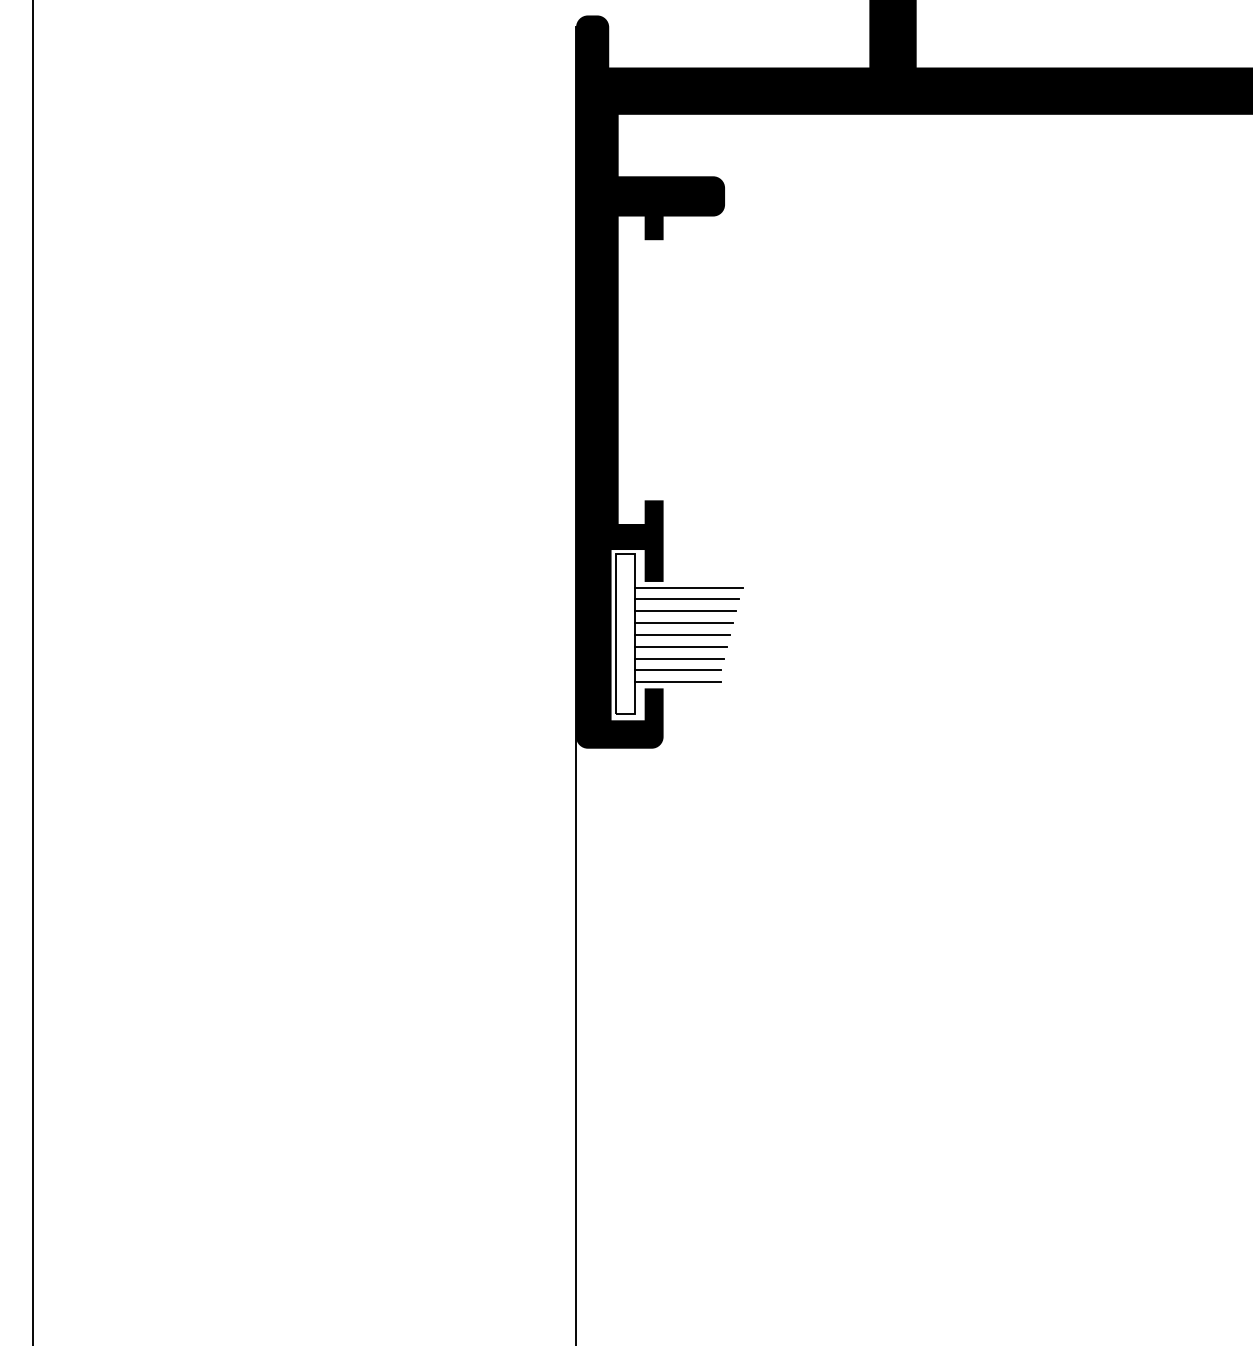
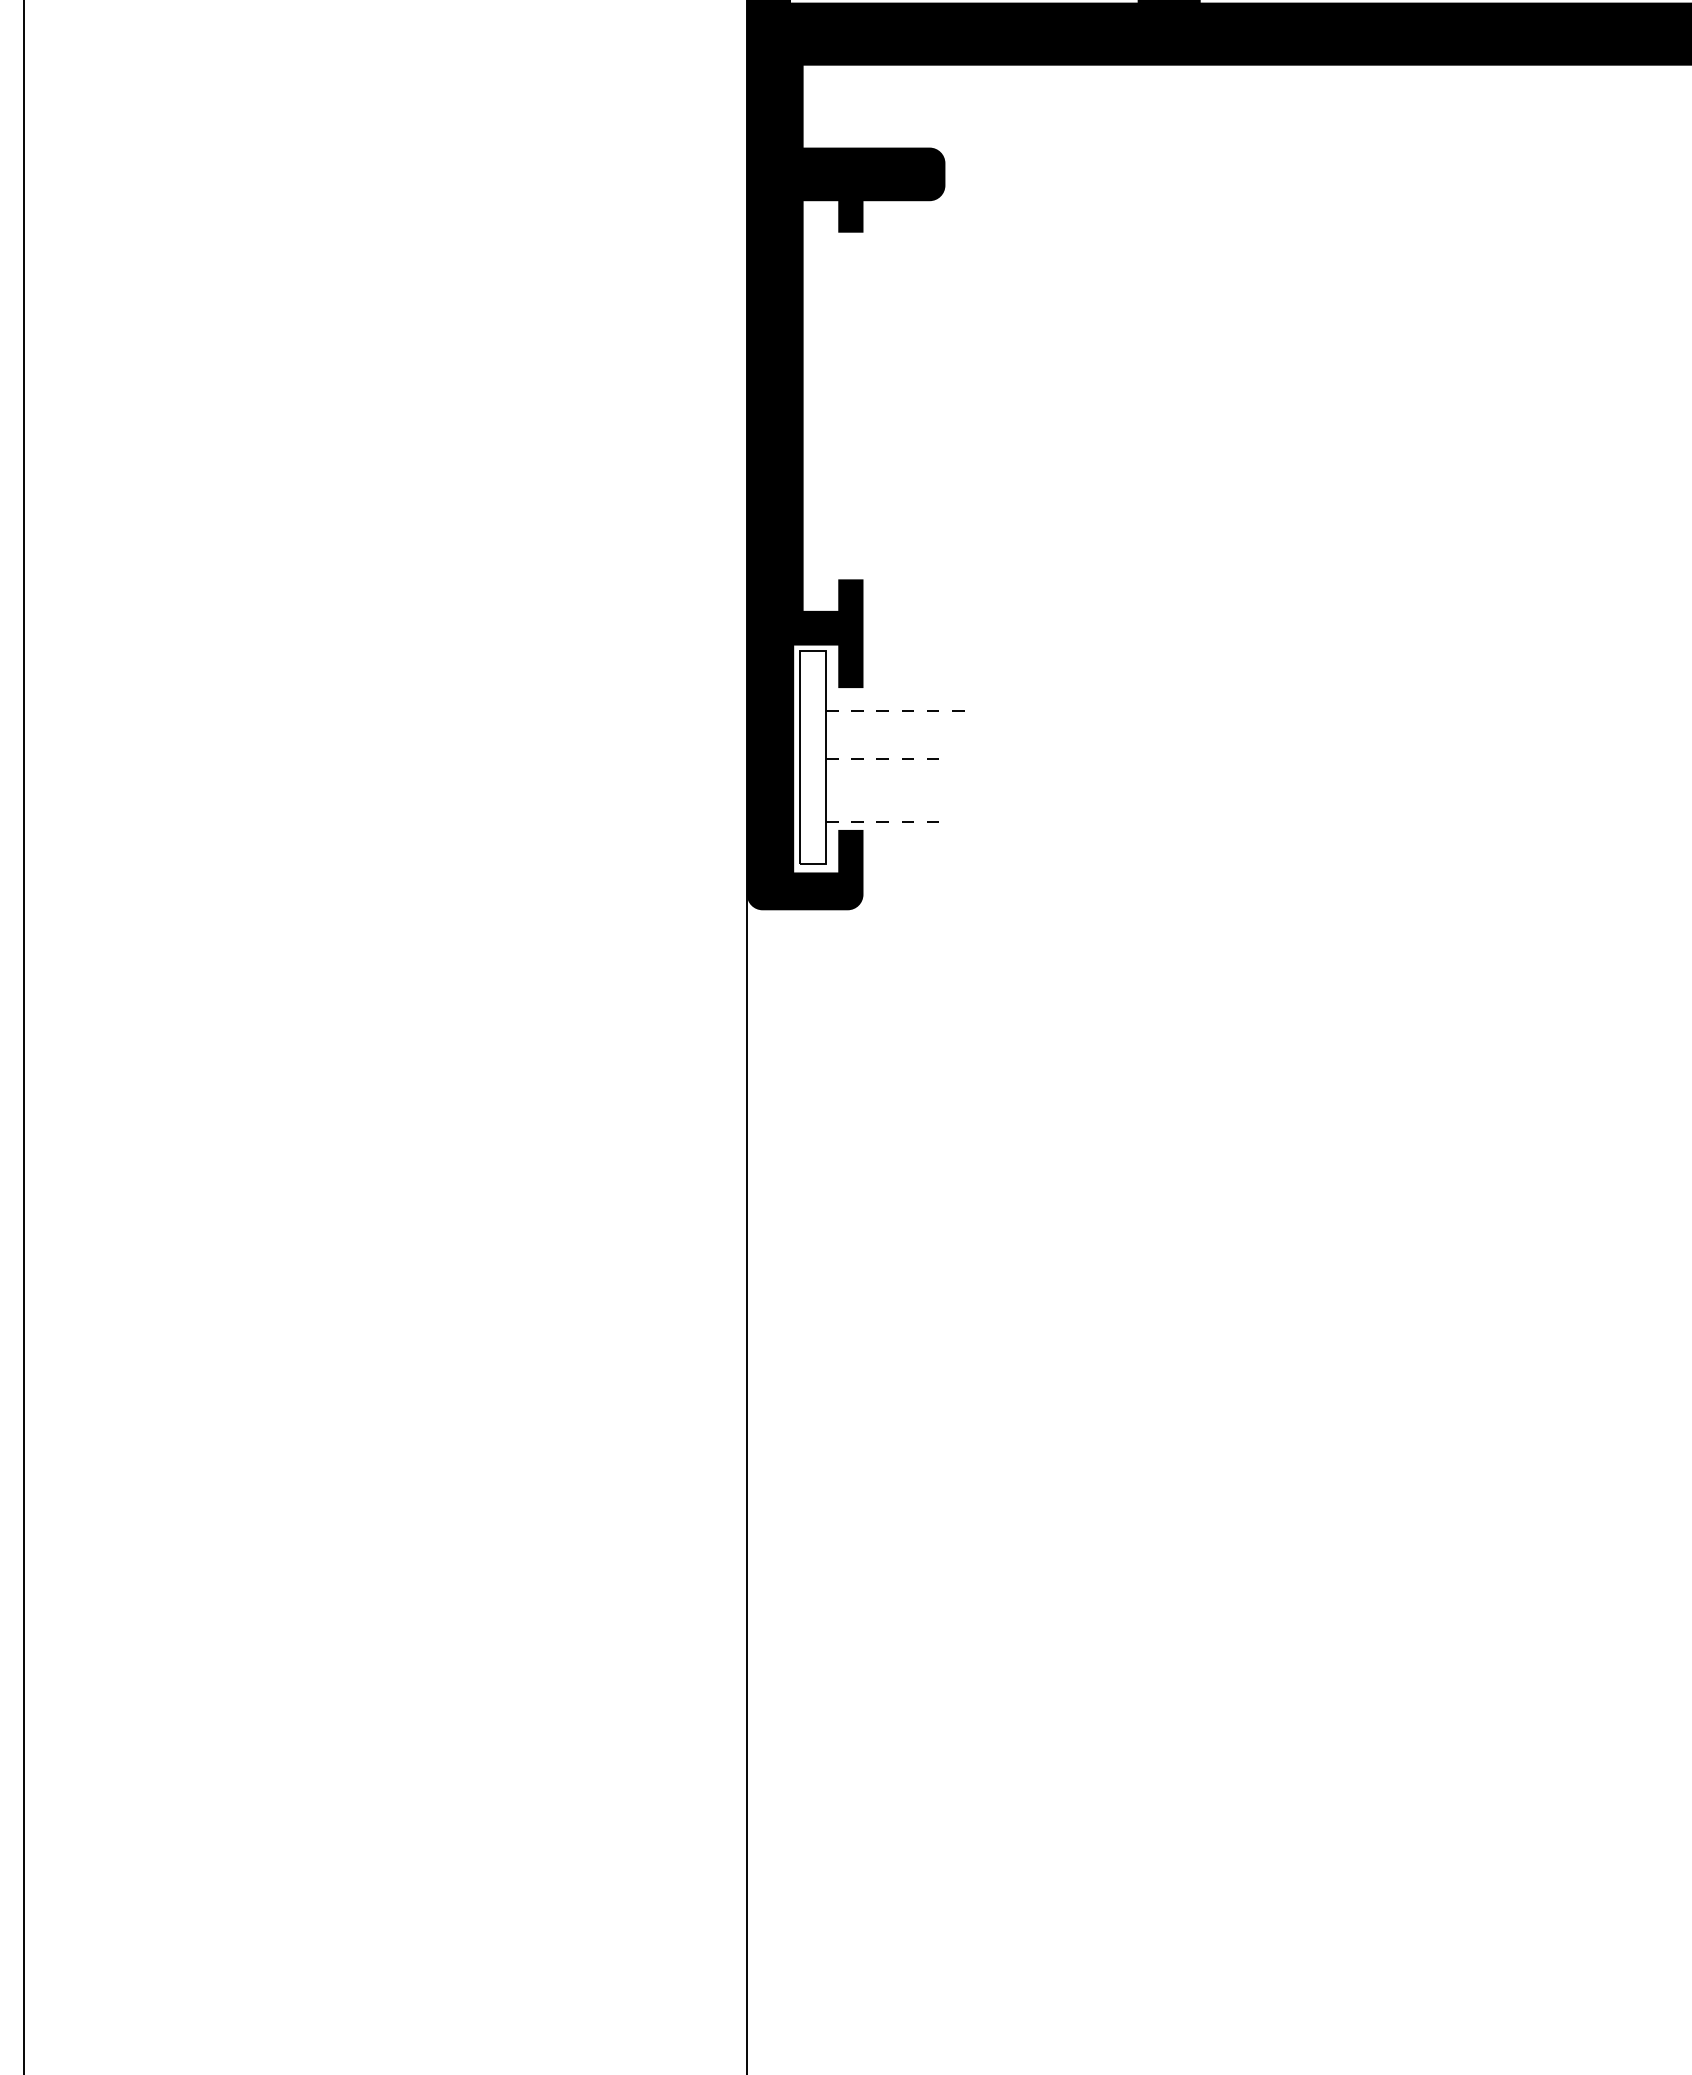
line: (688, 587) -> (896, 695), removed
line: (687, 599) -> (895, 711), solid -> dashed
line: (685, 611) -> (892, 727), removed
line: (683, 622) -> (890, 742), removed
line: (682, 634) -> (888, 758), solid -> dashed
line: (680, 646) -> (886, 774), removed
line: (679, 658) -> (884, 790), removed
line: (677, 670) -> (882, 805), removed
line: (677, 682) -> (882, 821), solid -> dashed

